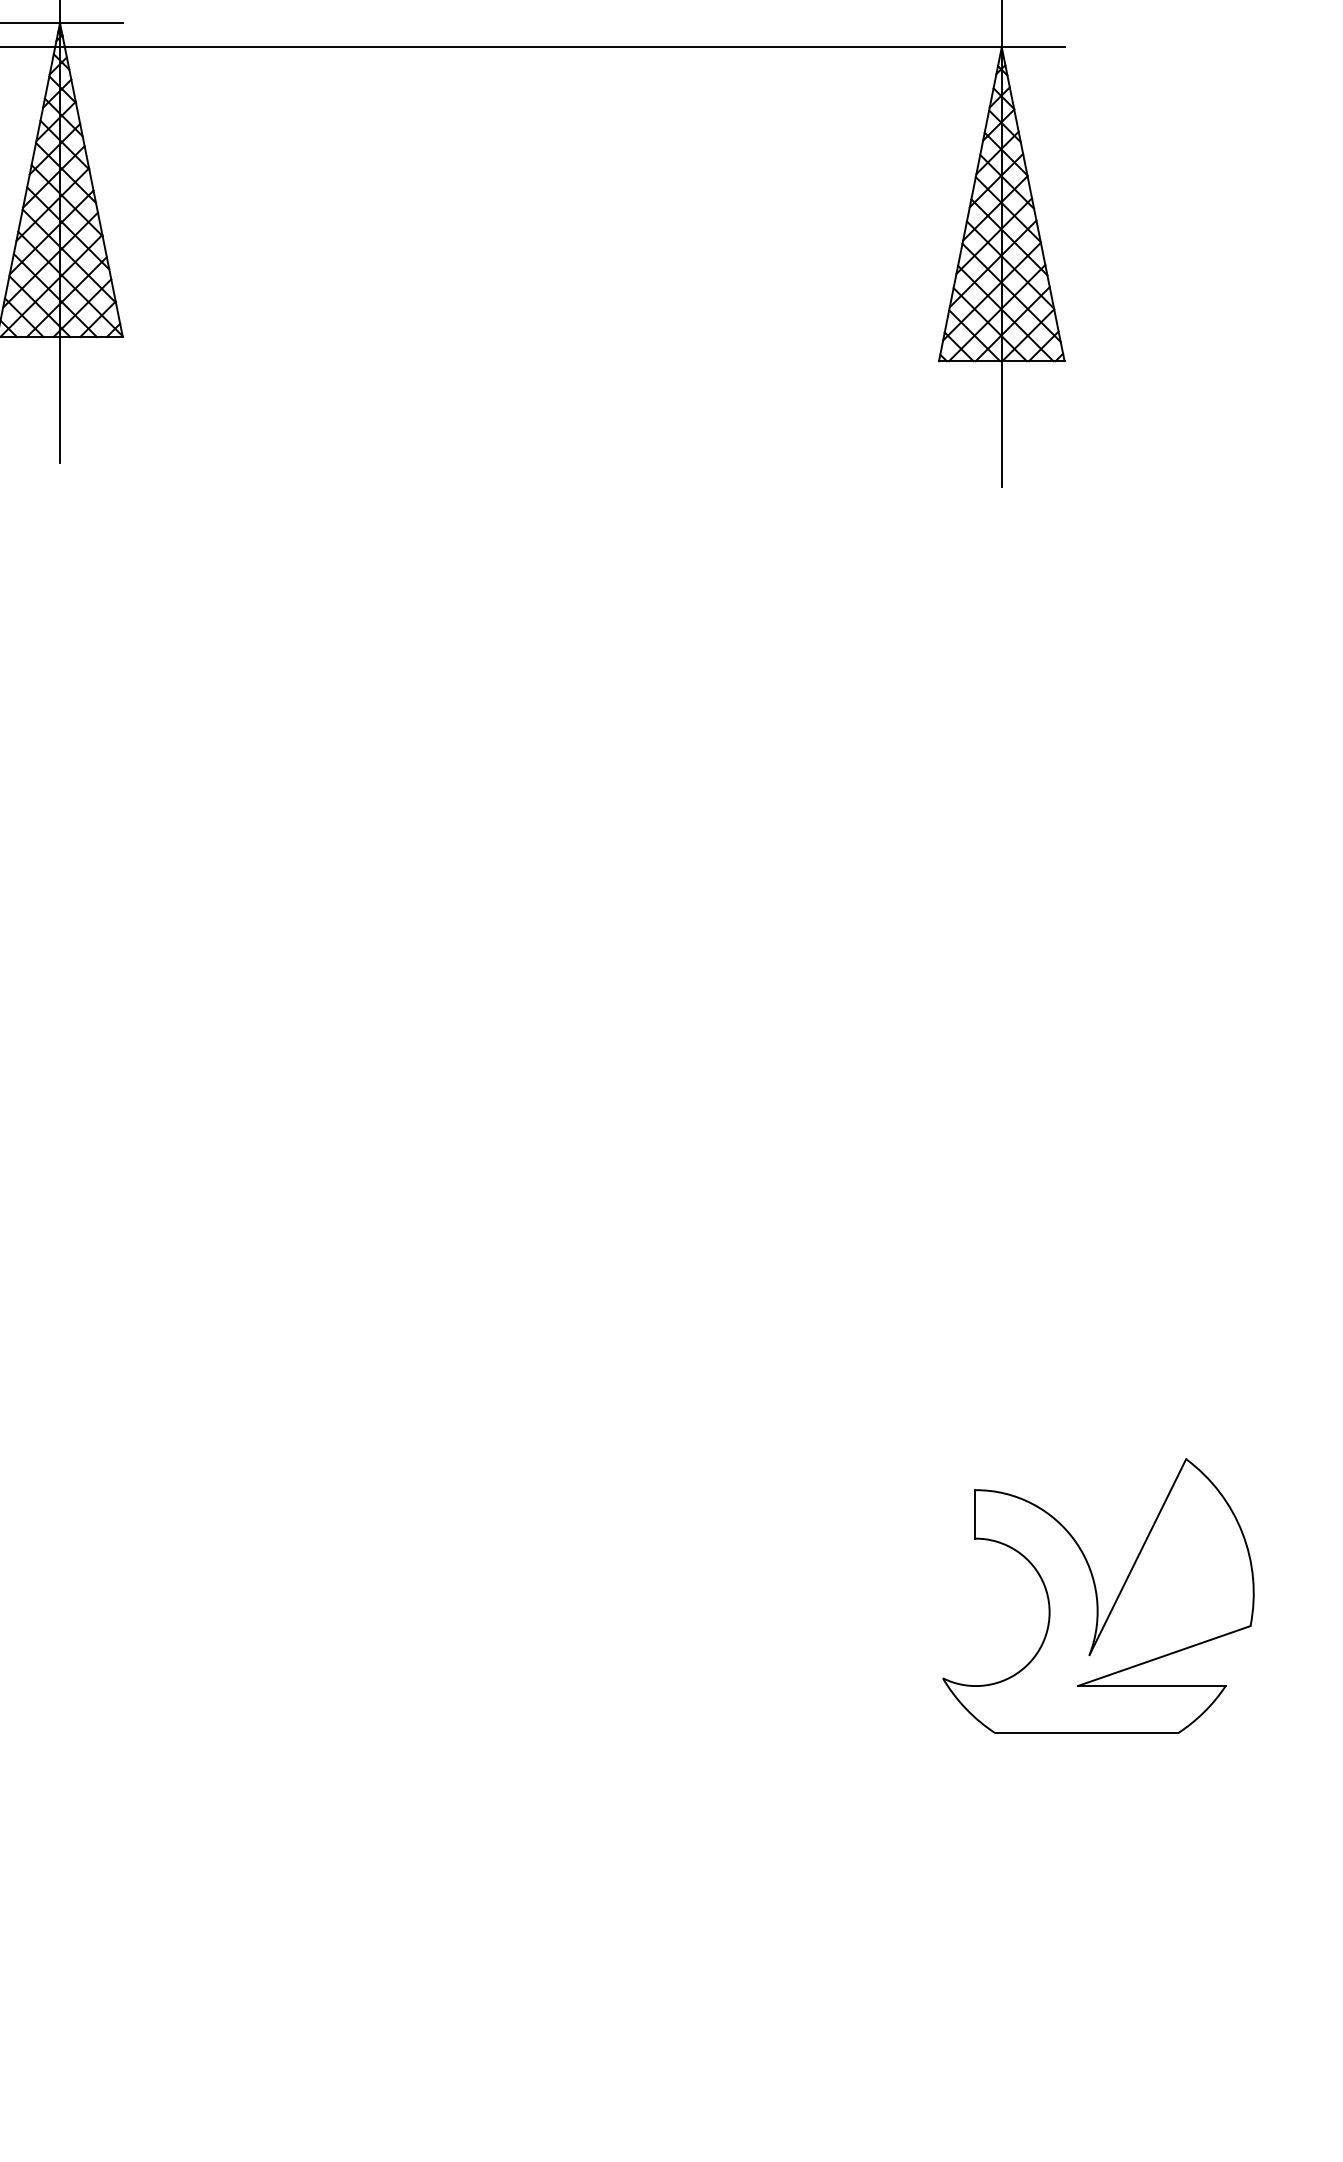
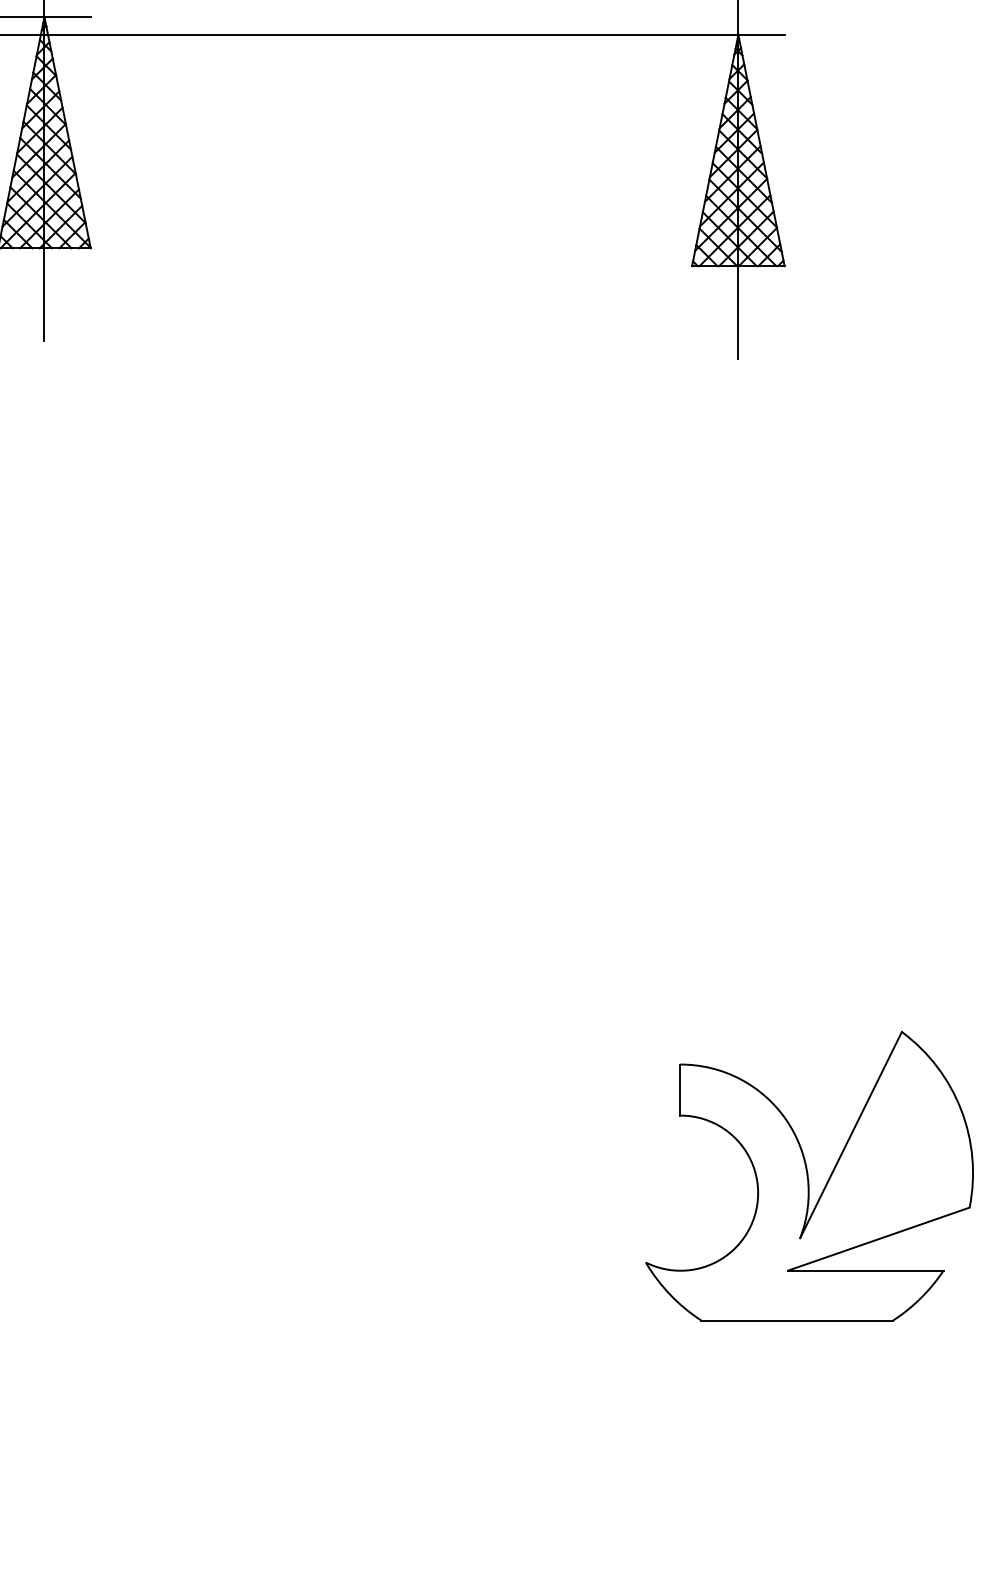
part: (1098, 1595) -> (809, 1175), size x1.43

